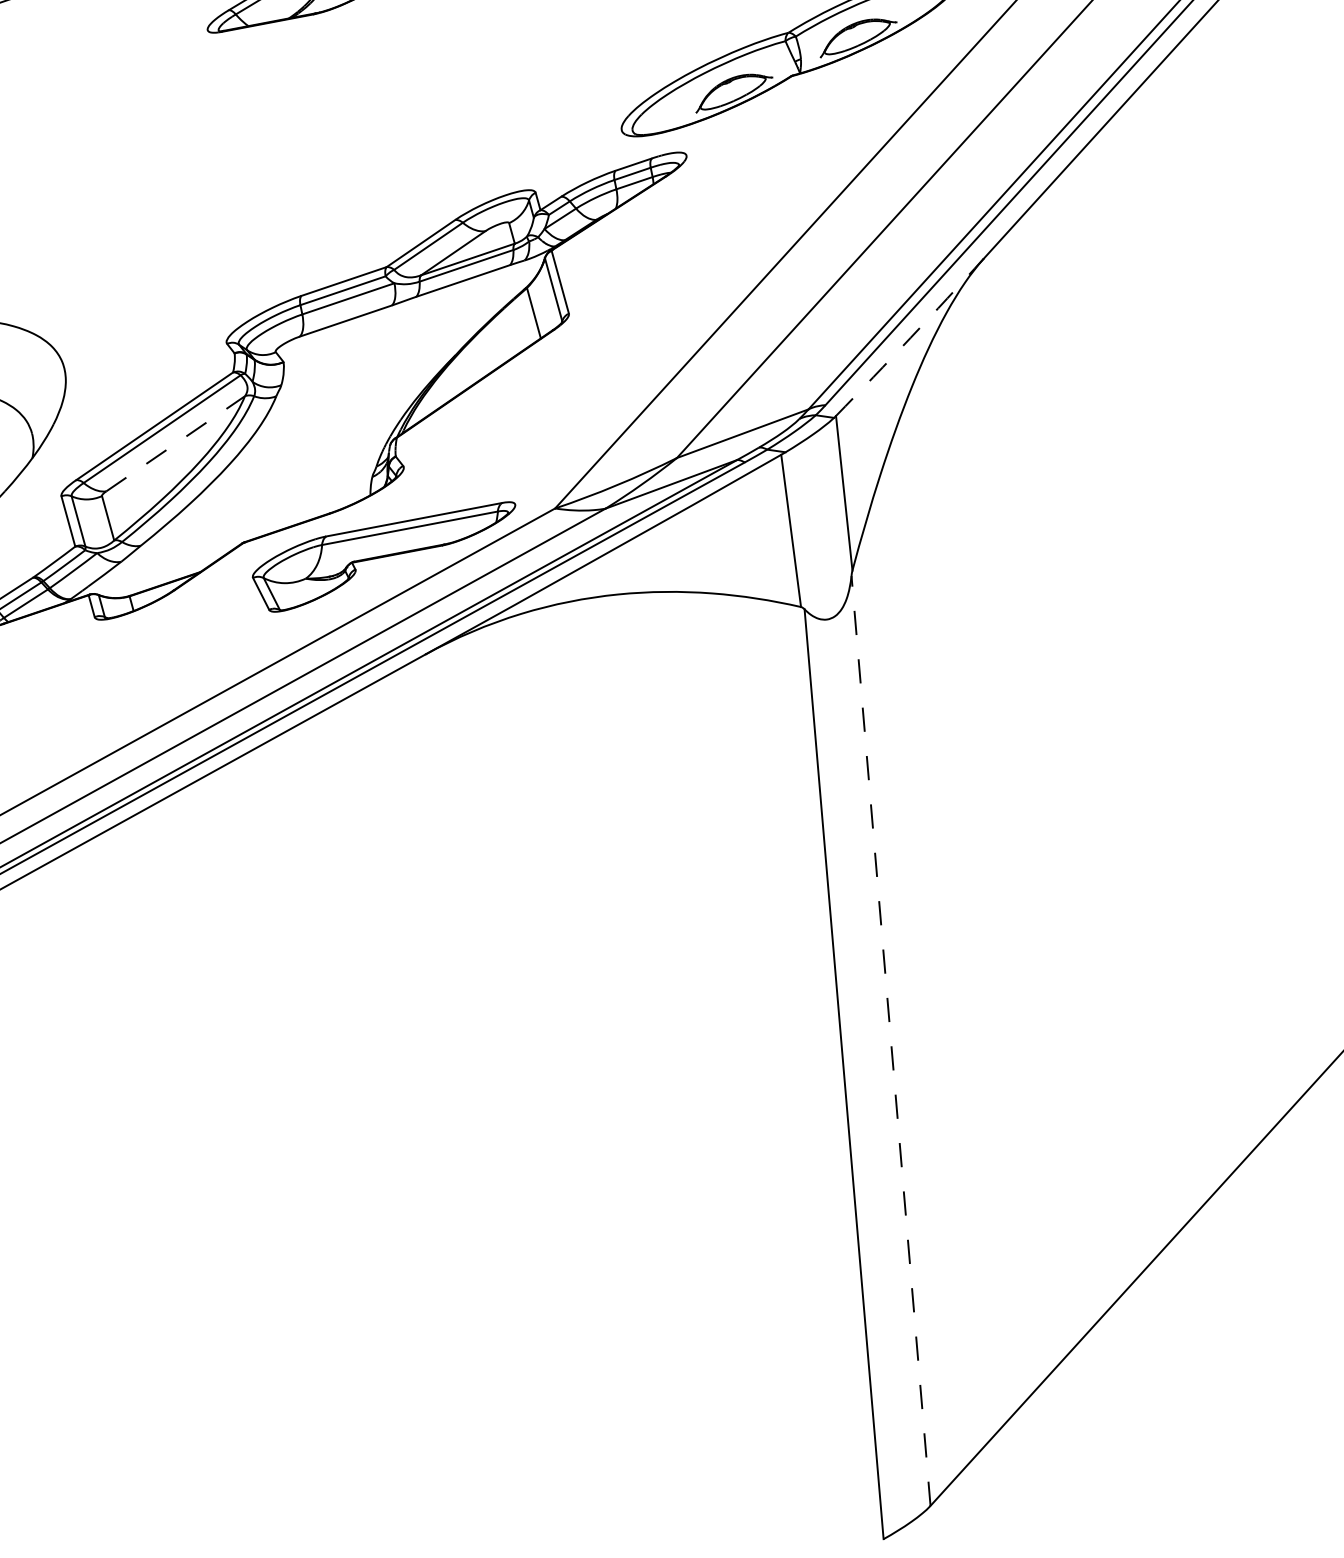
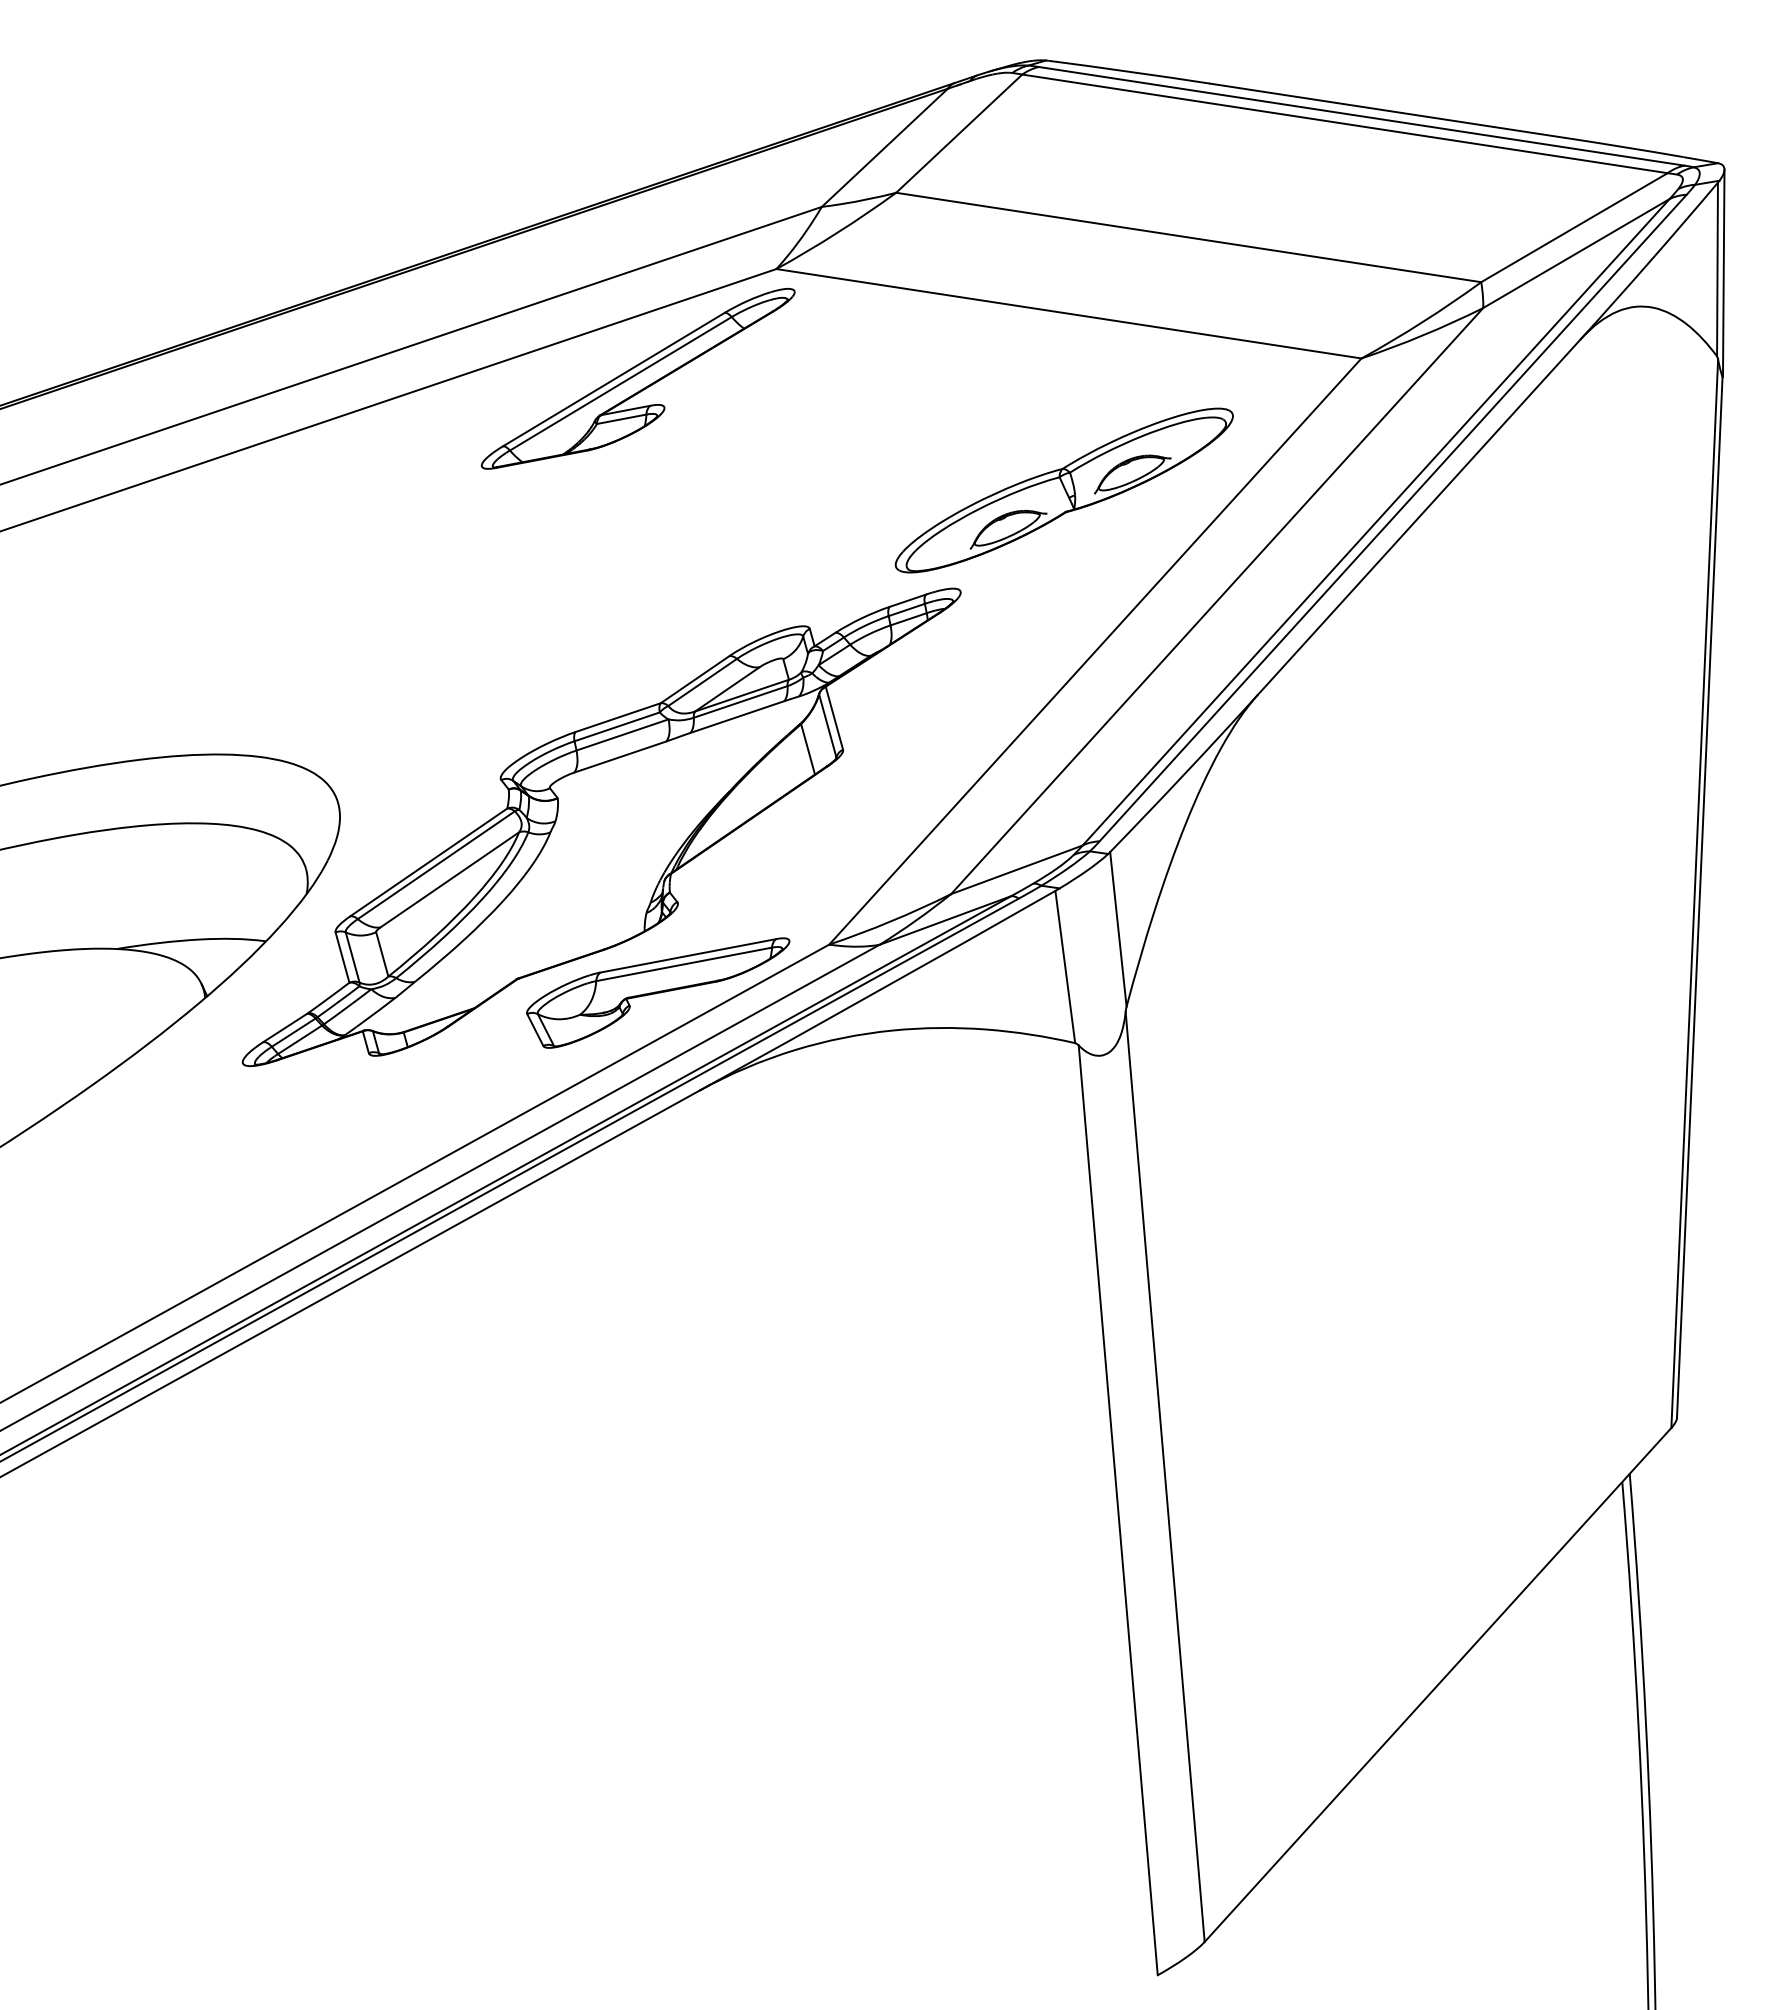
arc: (910, 338) -> (1184, 774), dashed -> solid
line: (176, 443) -> (450, 879), dashed -> solid
line: (891, 1041) -> (1165, 1477), dashed -> solid

